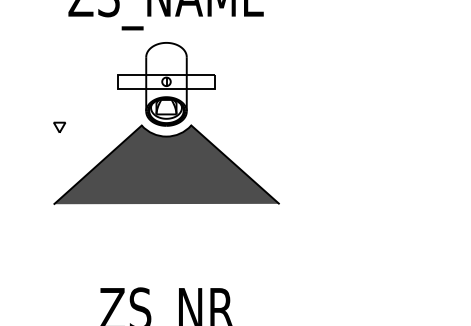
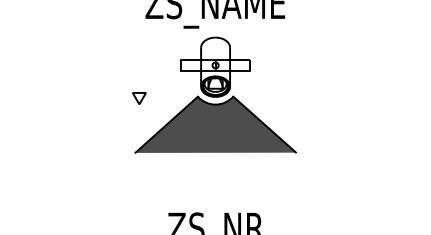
part: (58, 126) -> (138, 97), size x1.6

